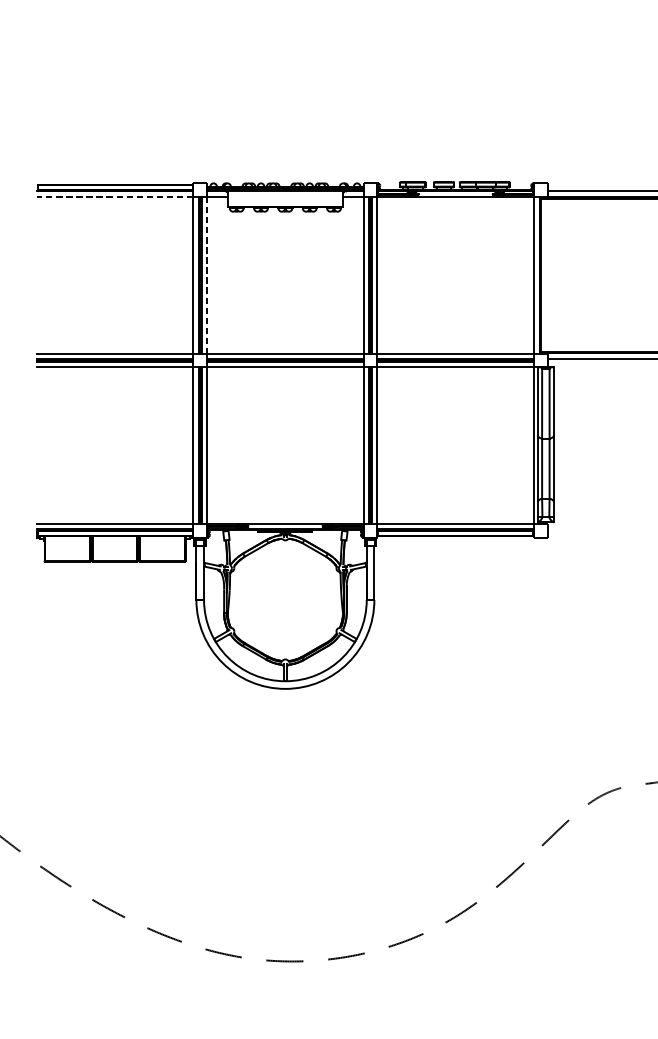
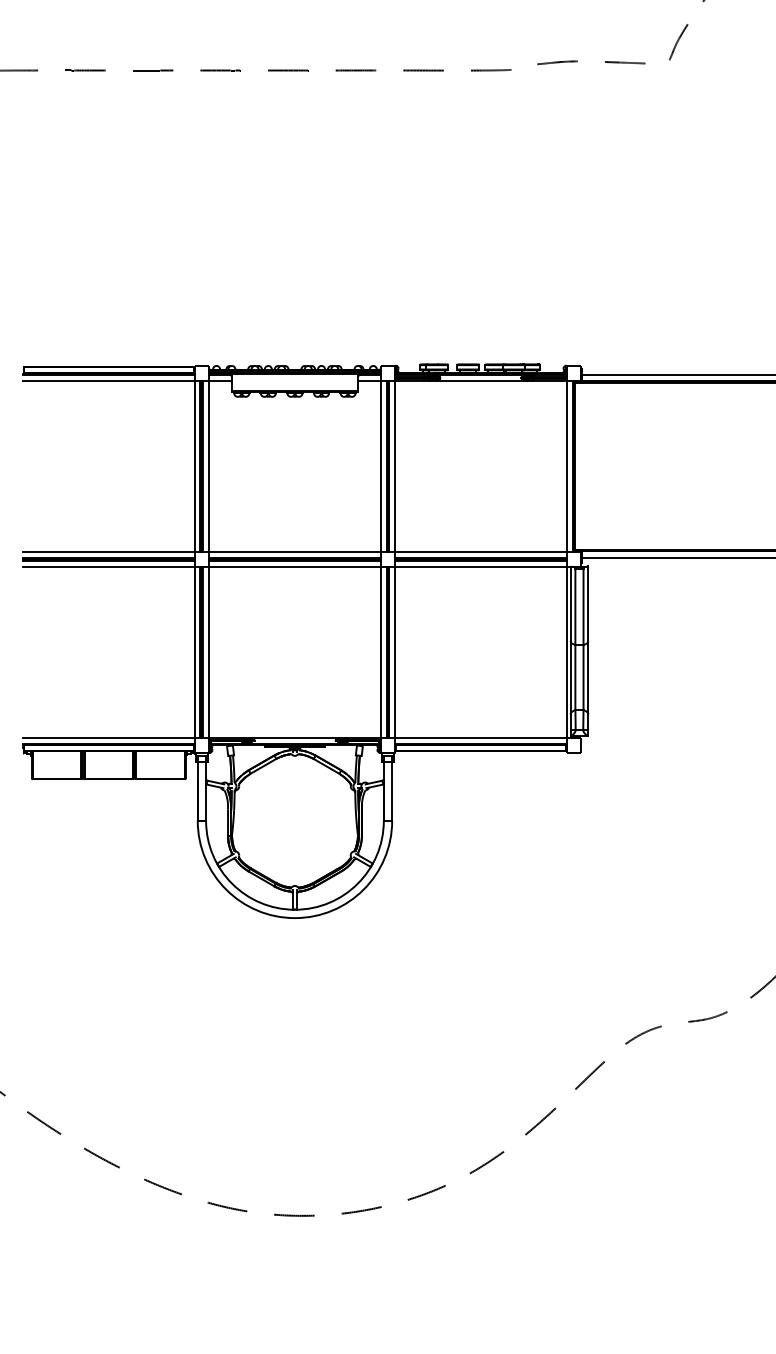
line: (114, 196) -> (108, 380), dashed -> solid
line: (207, 275) -> (209, 466), dashed -> solid

